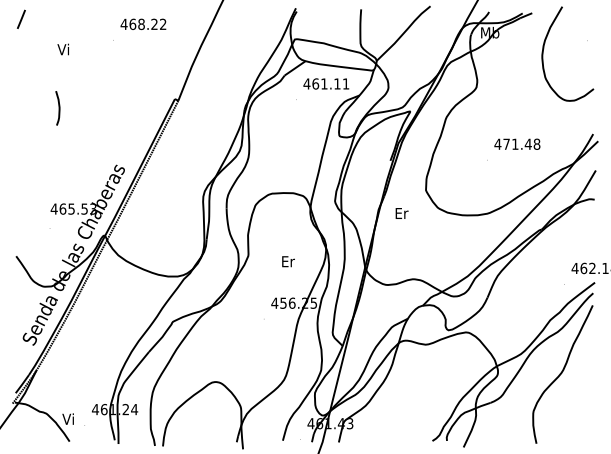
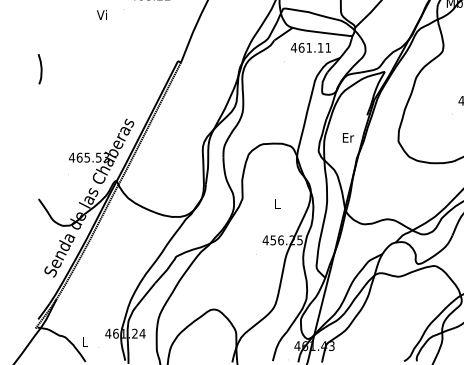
text: (62, 49) -> (101, 14), moved
curve: (58, 108) -> (40, 69), moved
text: (401, 213) -> (347, 137), moved
text: (288, 261) -> (277, 203), Er -> L
text: (67, 418) -> (83, 341), Vi -> L

